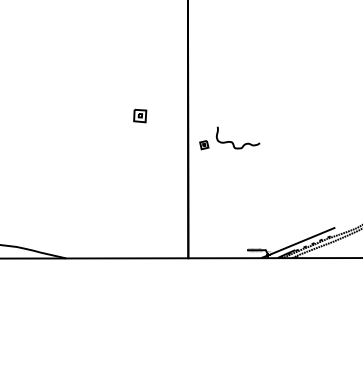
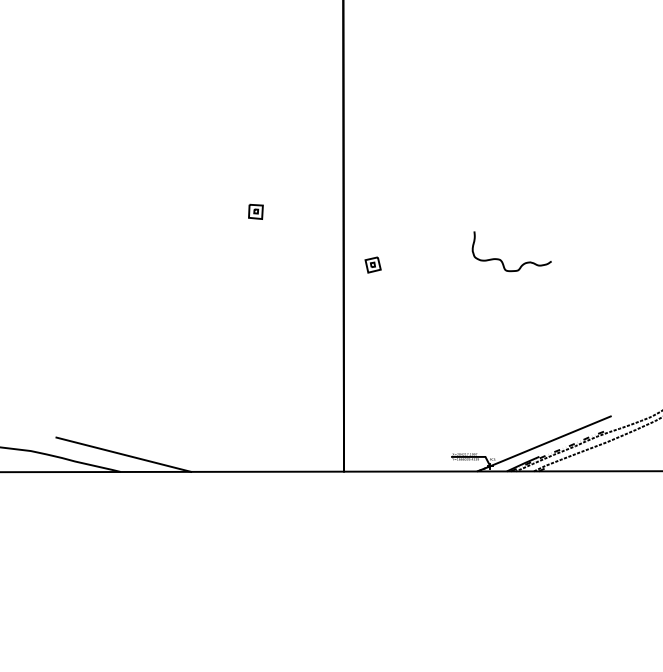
part: (139, 115) -> (254, 210), size x0.62
curve: (233, 142) -> (503, 260), moved
line: (67, 248) -> (123, 453), added

